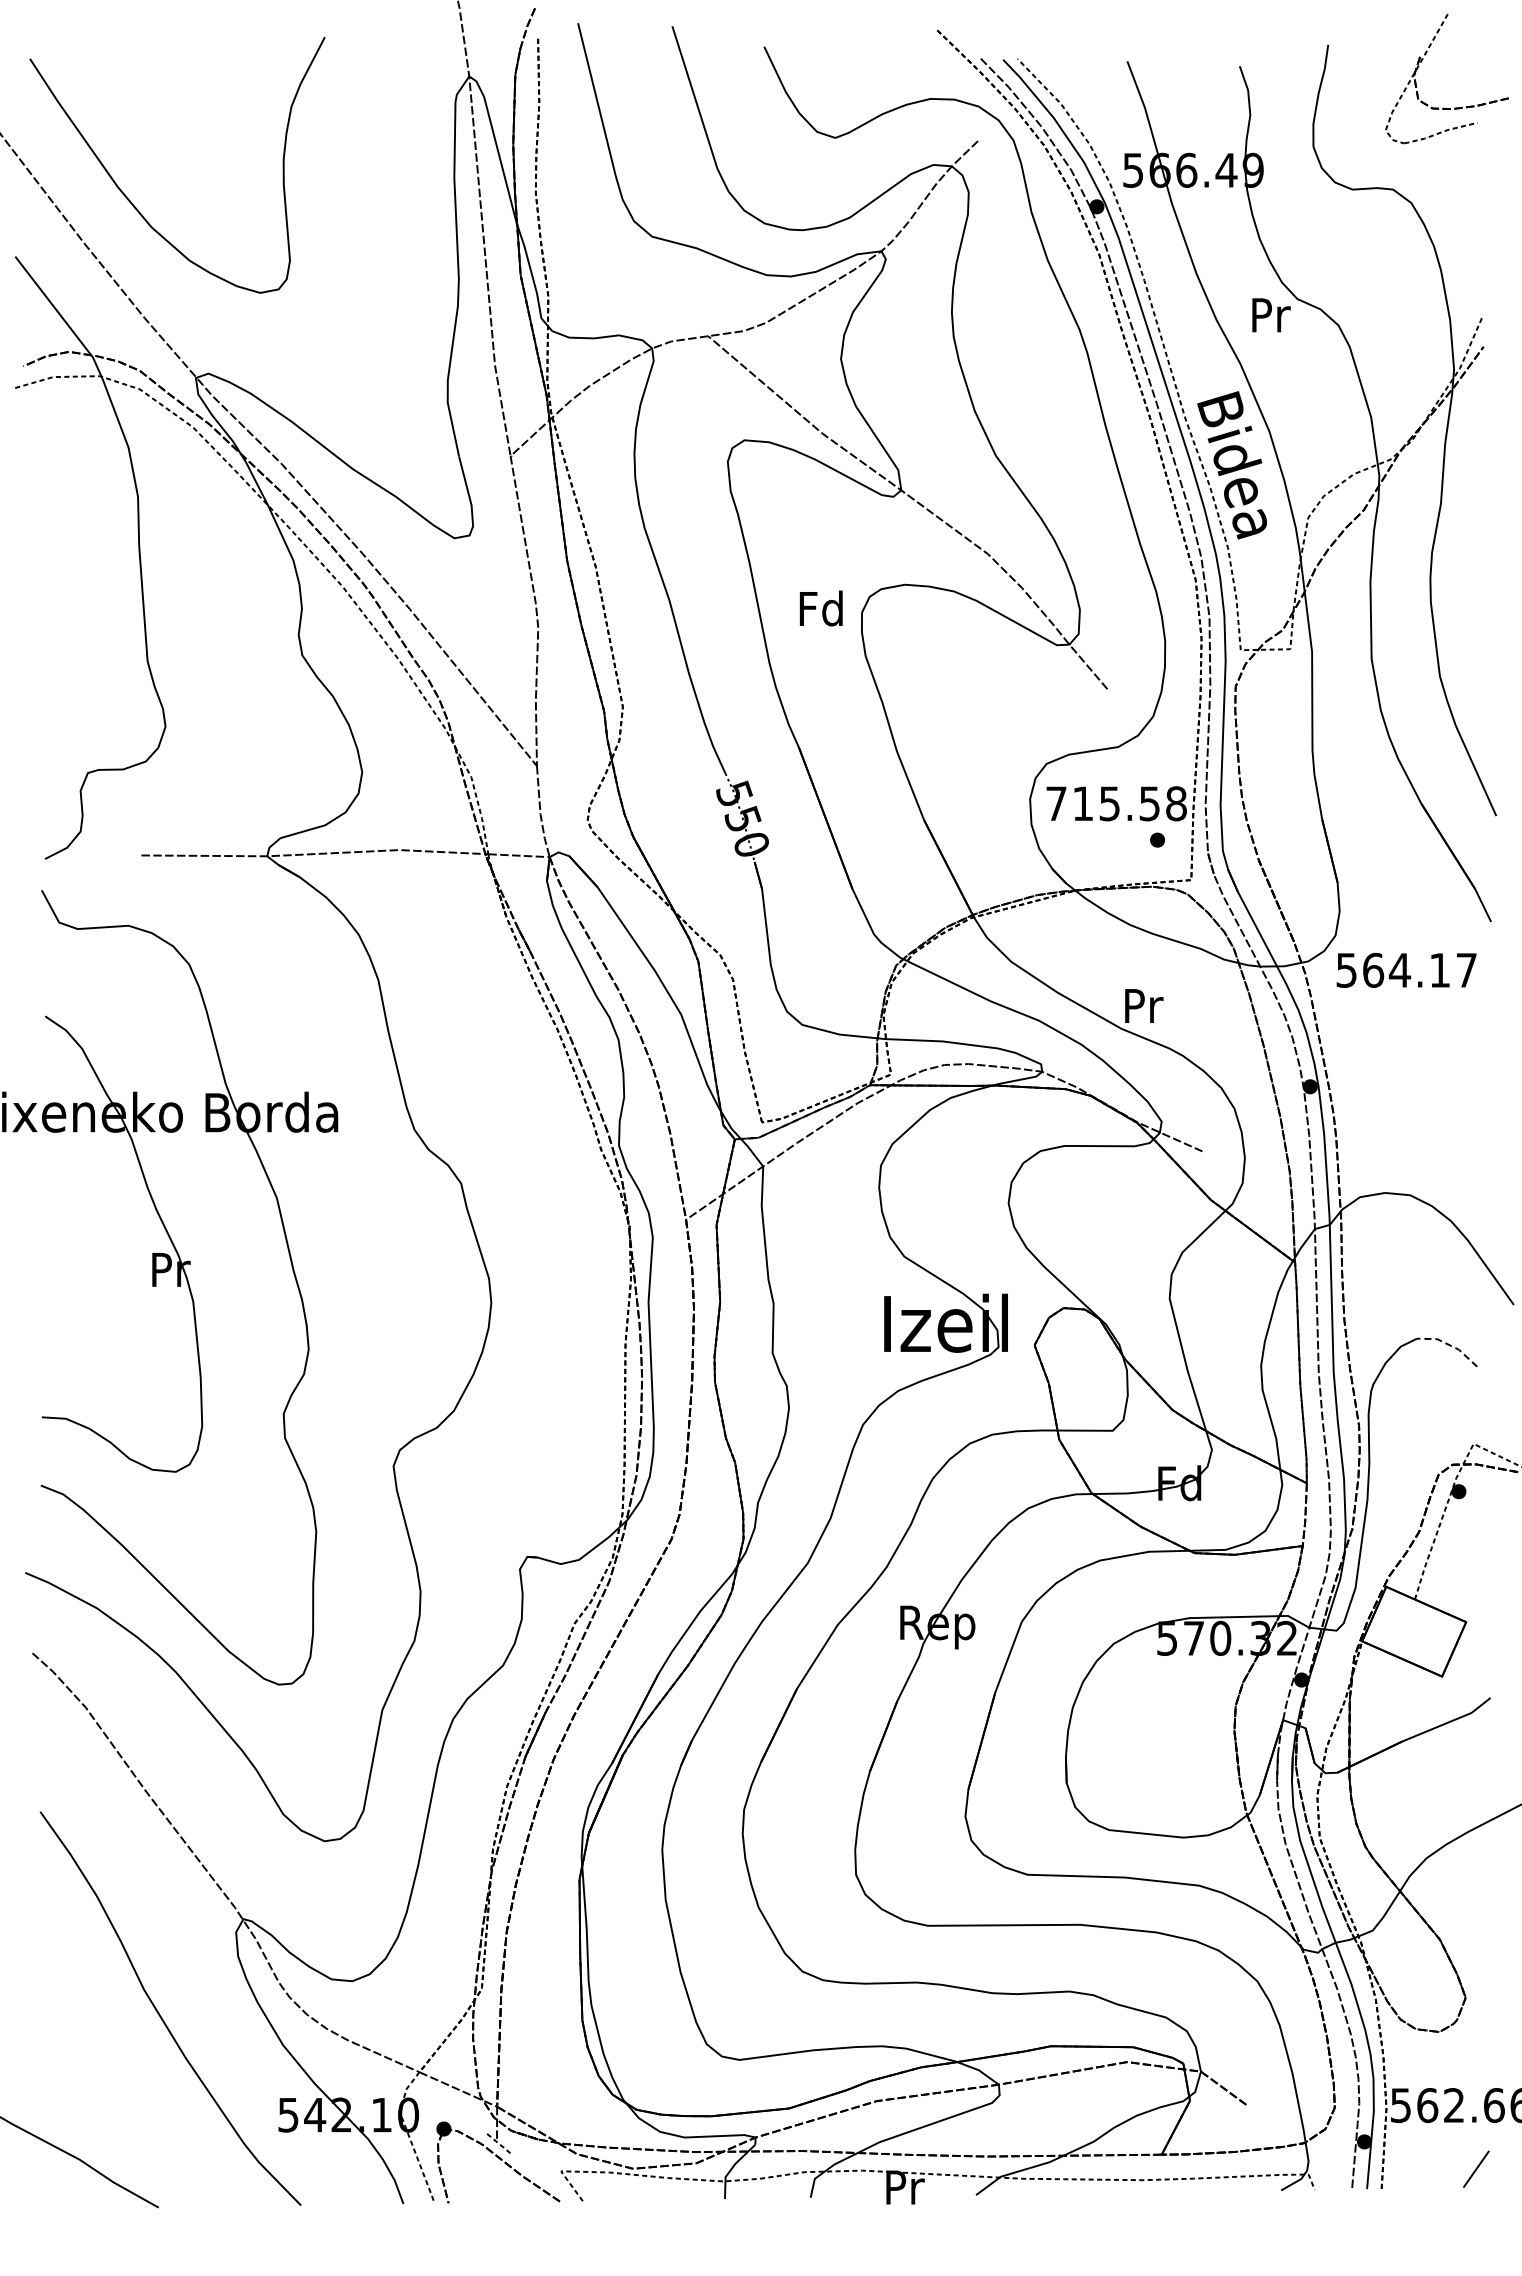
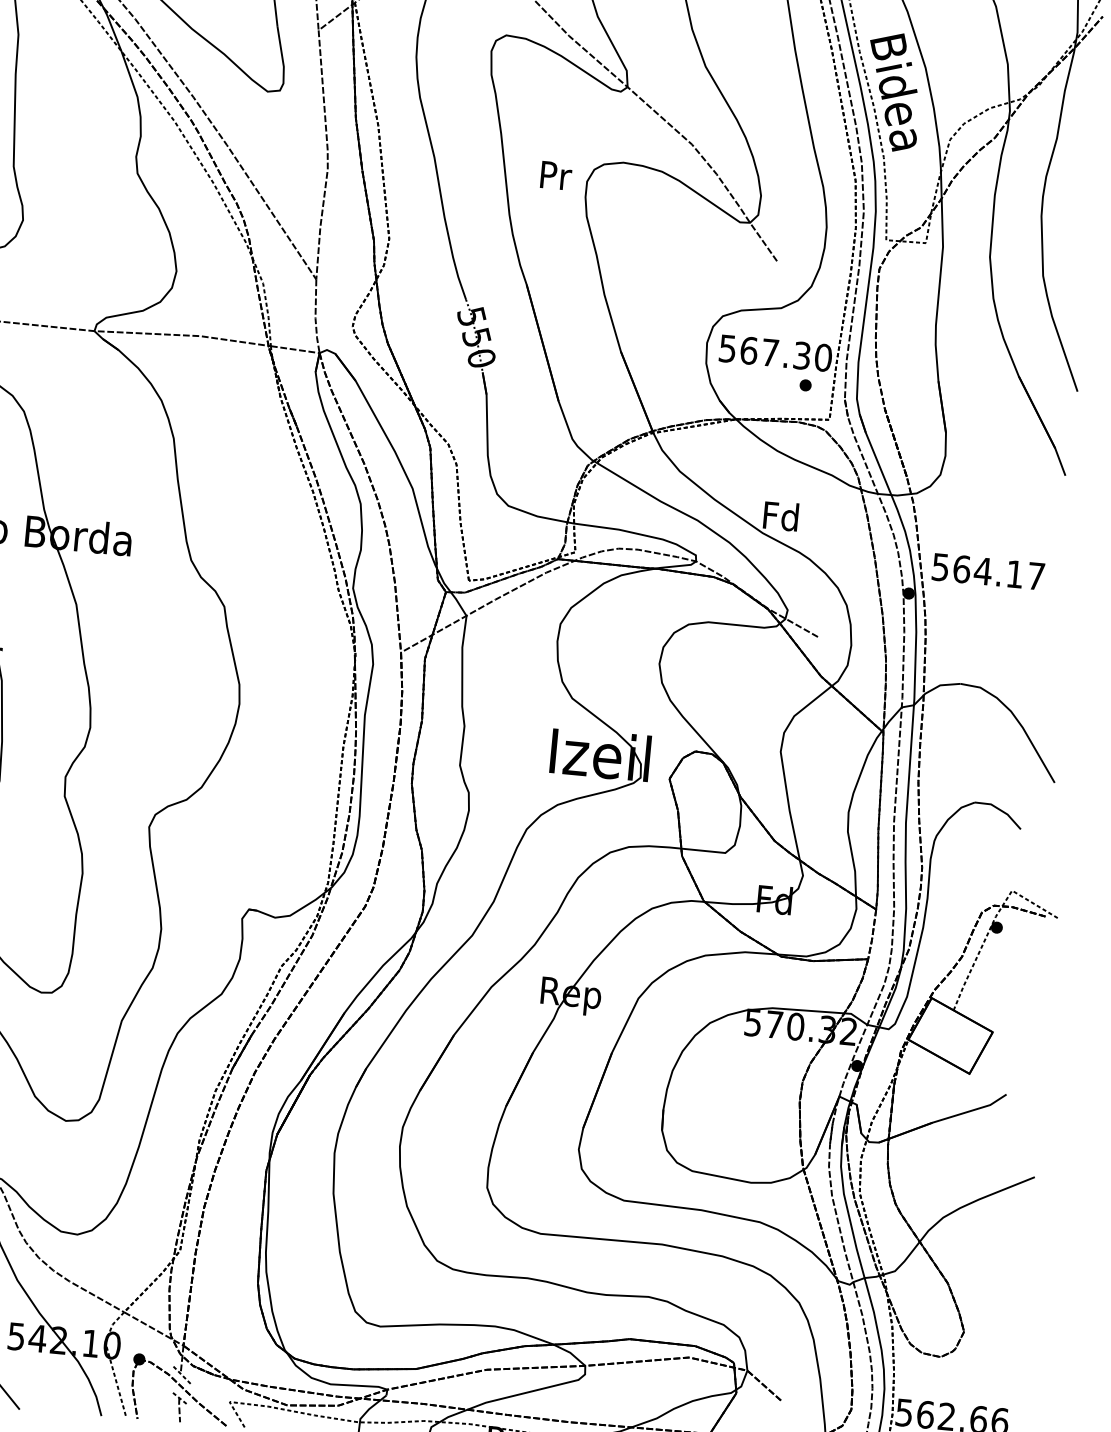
text: (820, 608) -> (554, 175), Fd -> Pr
text: (1116, 803) -> (775, 353), 715.58 -> 567.30
text: (1406, 969) -> (988, 571), moved
text: (1142, 1005) -> (781, 516), Pr -> Fd
line: (1449, 1345) -> (1000, 810), dashed -> solid
part: (498, 2184) -> (178, 1407), added

